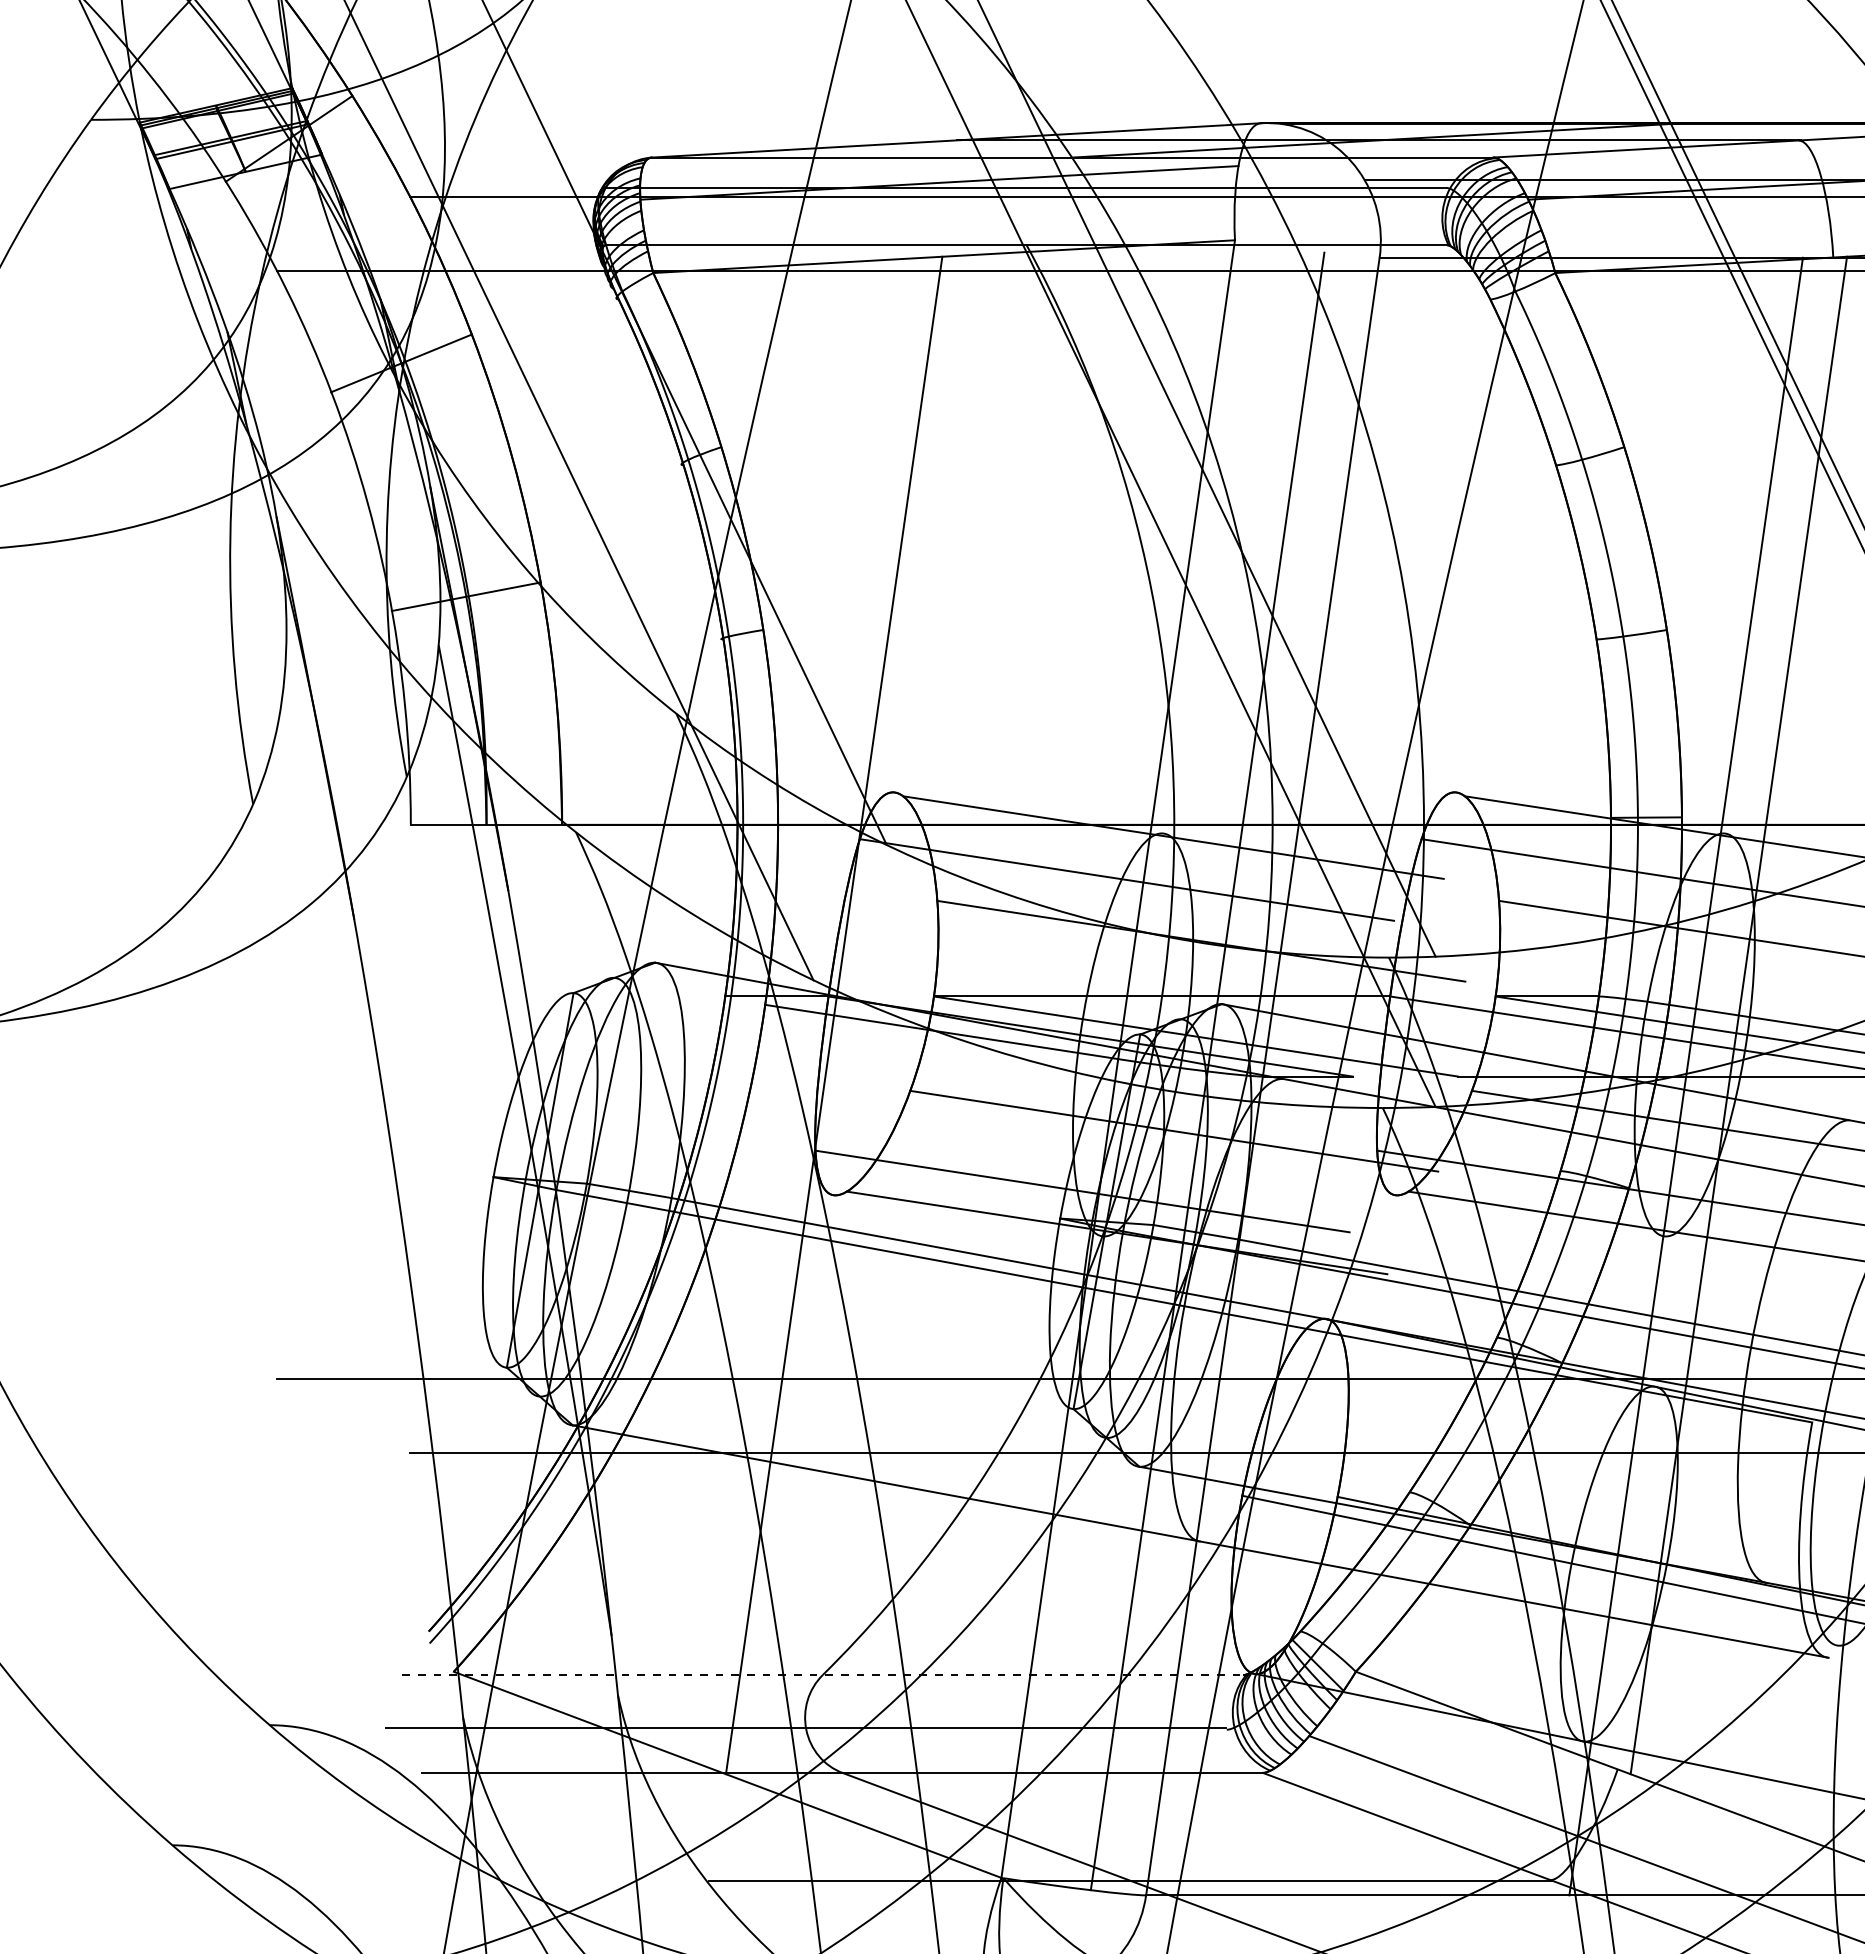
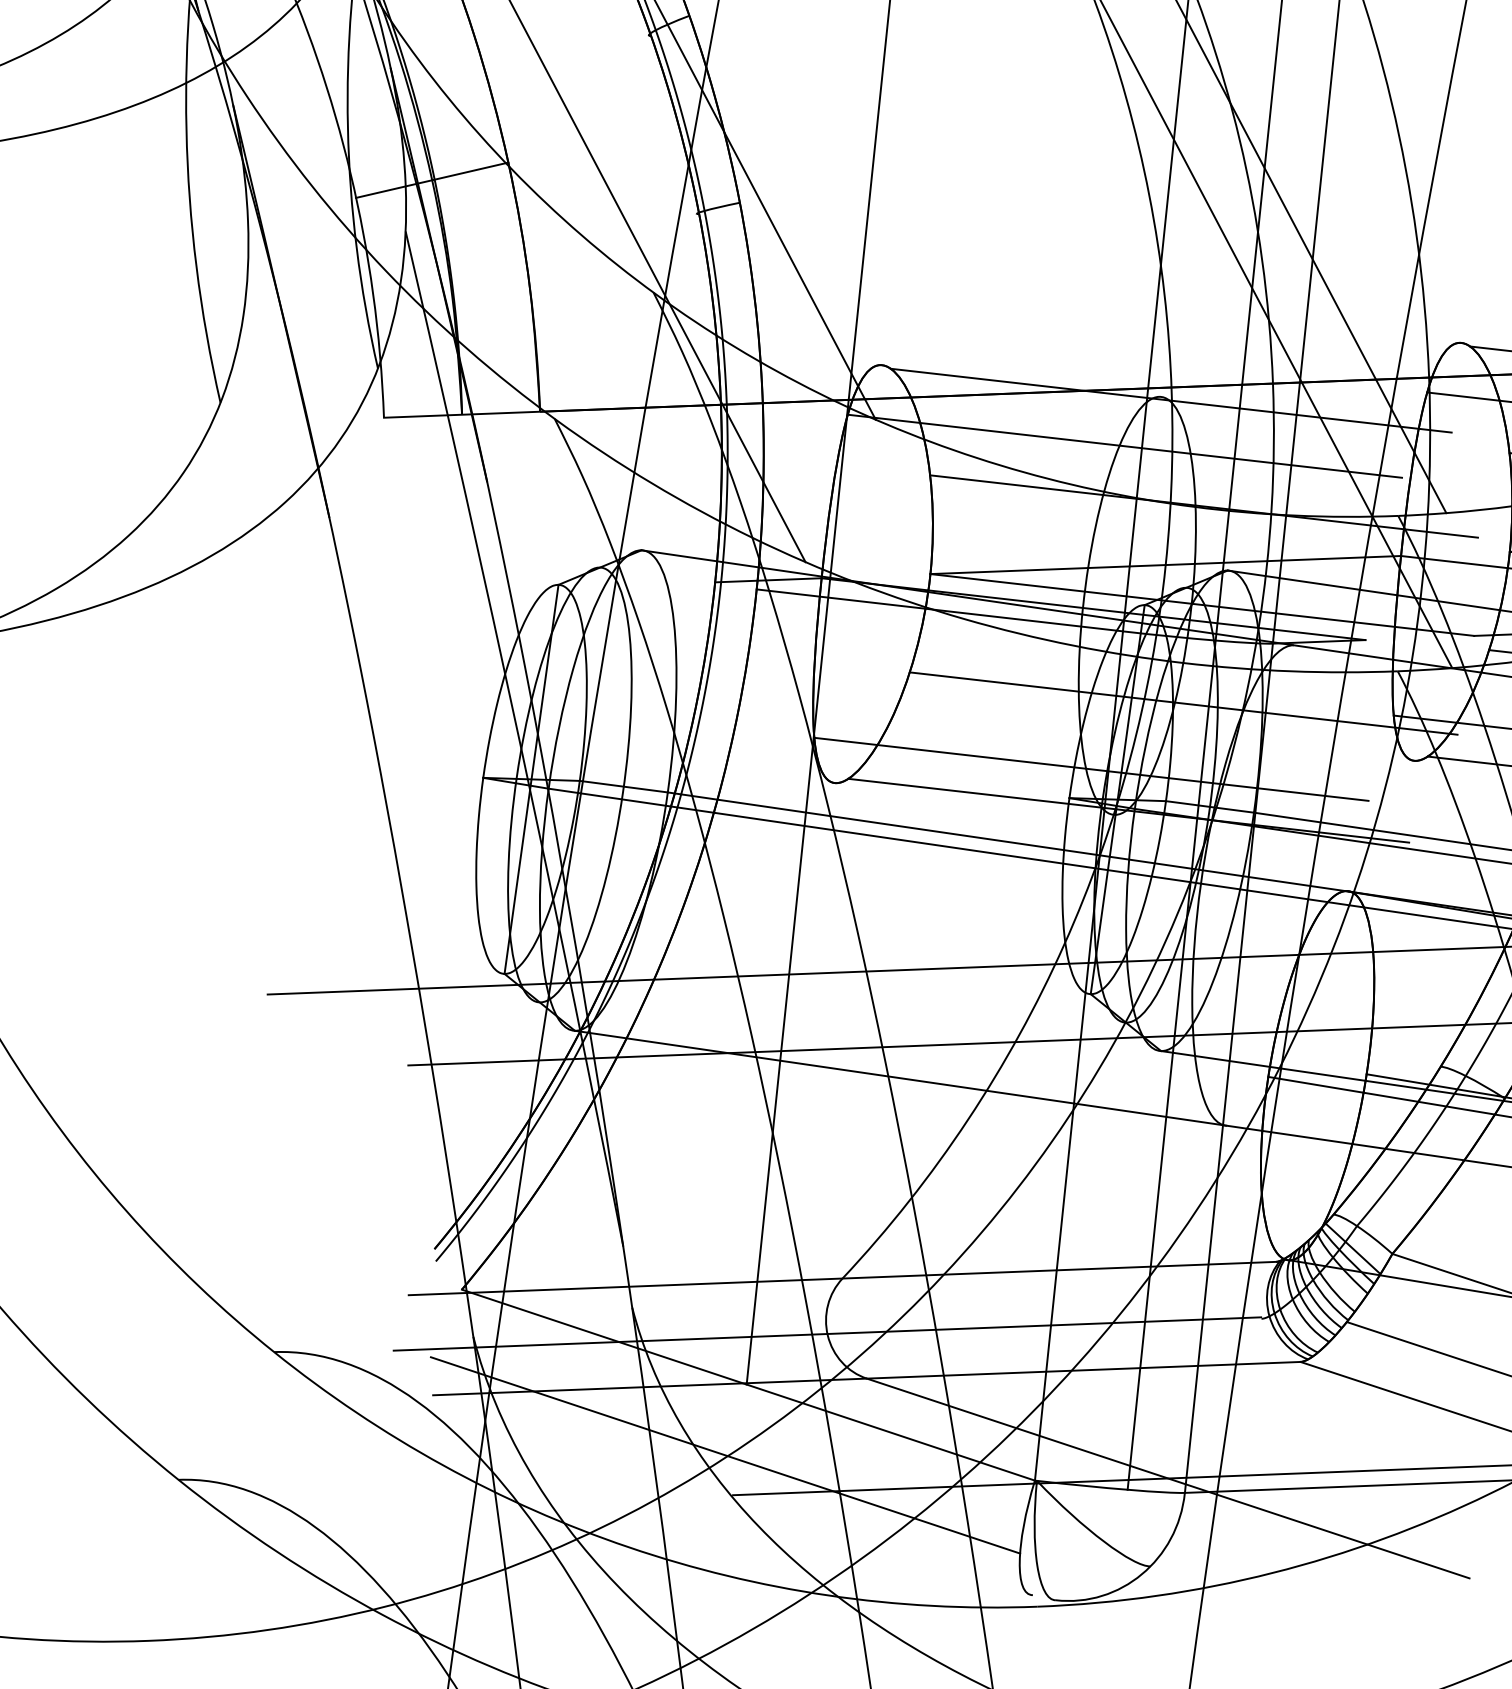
line: (823, 1675) -> (843, 1278), dashed -> solid
line: (702, 1841) -> (725, 1454), added

